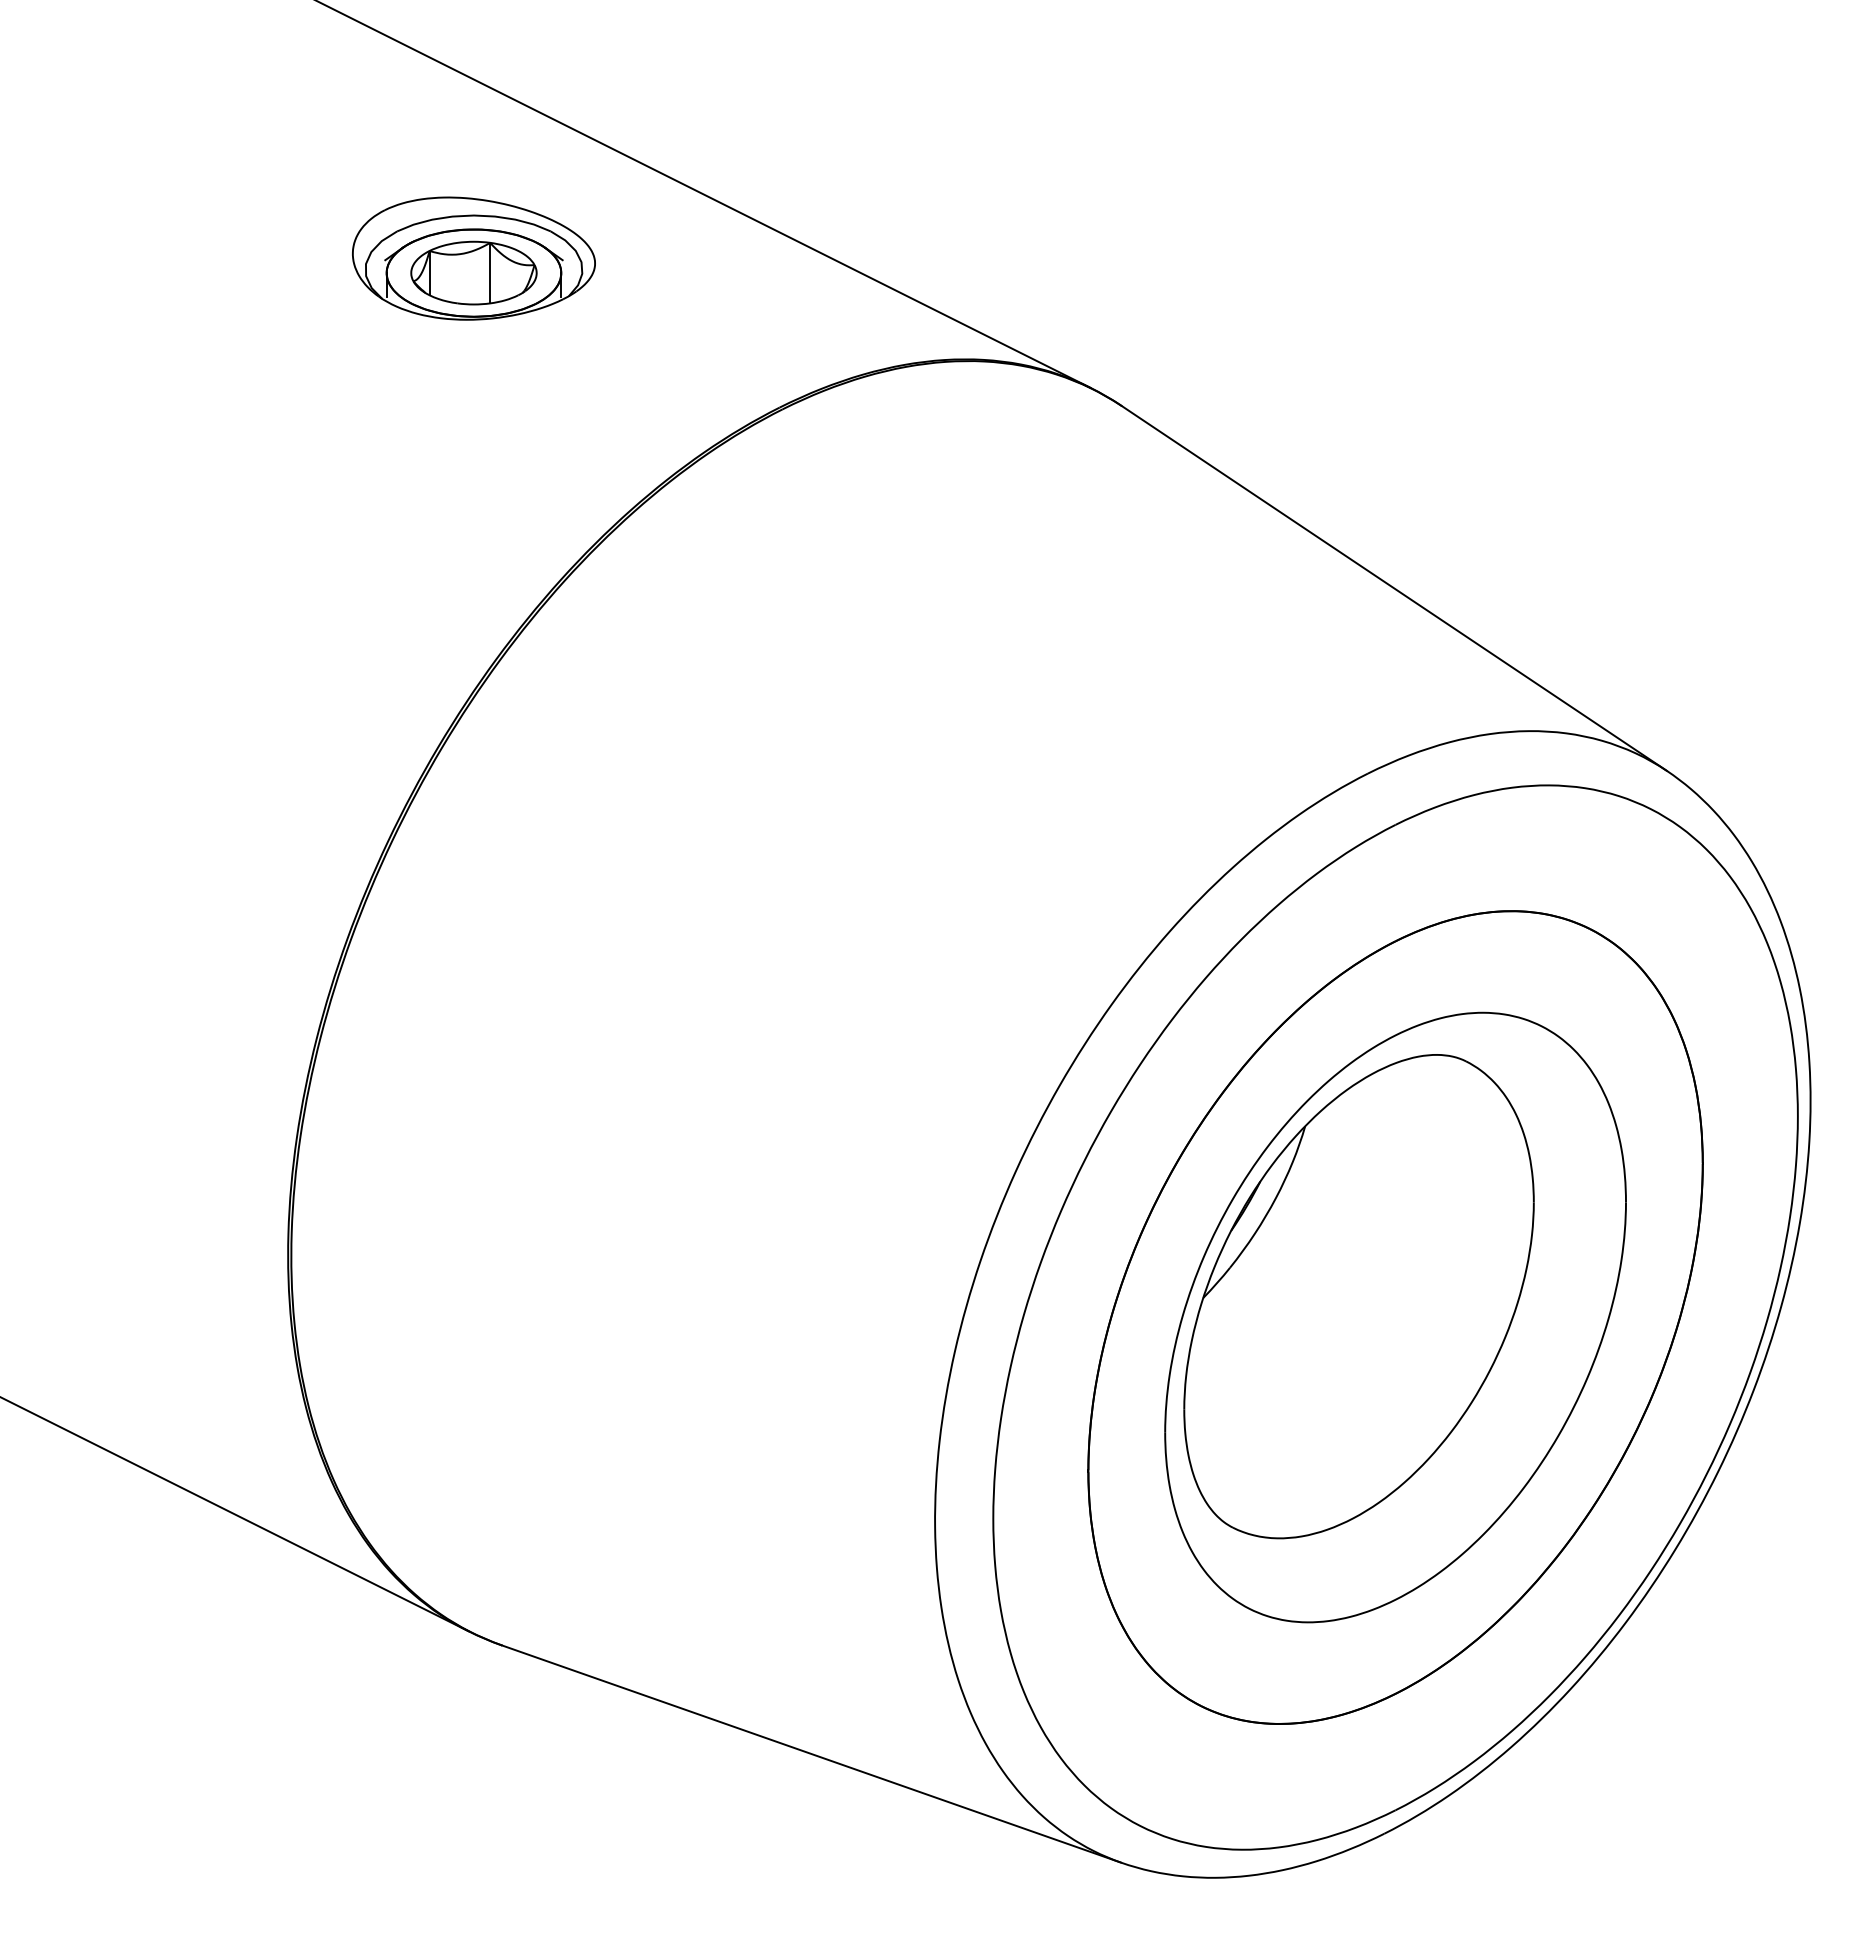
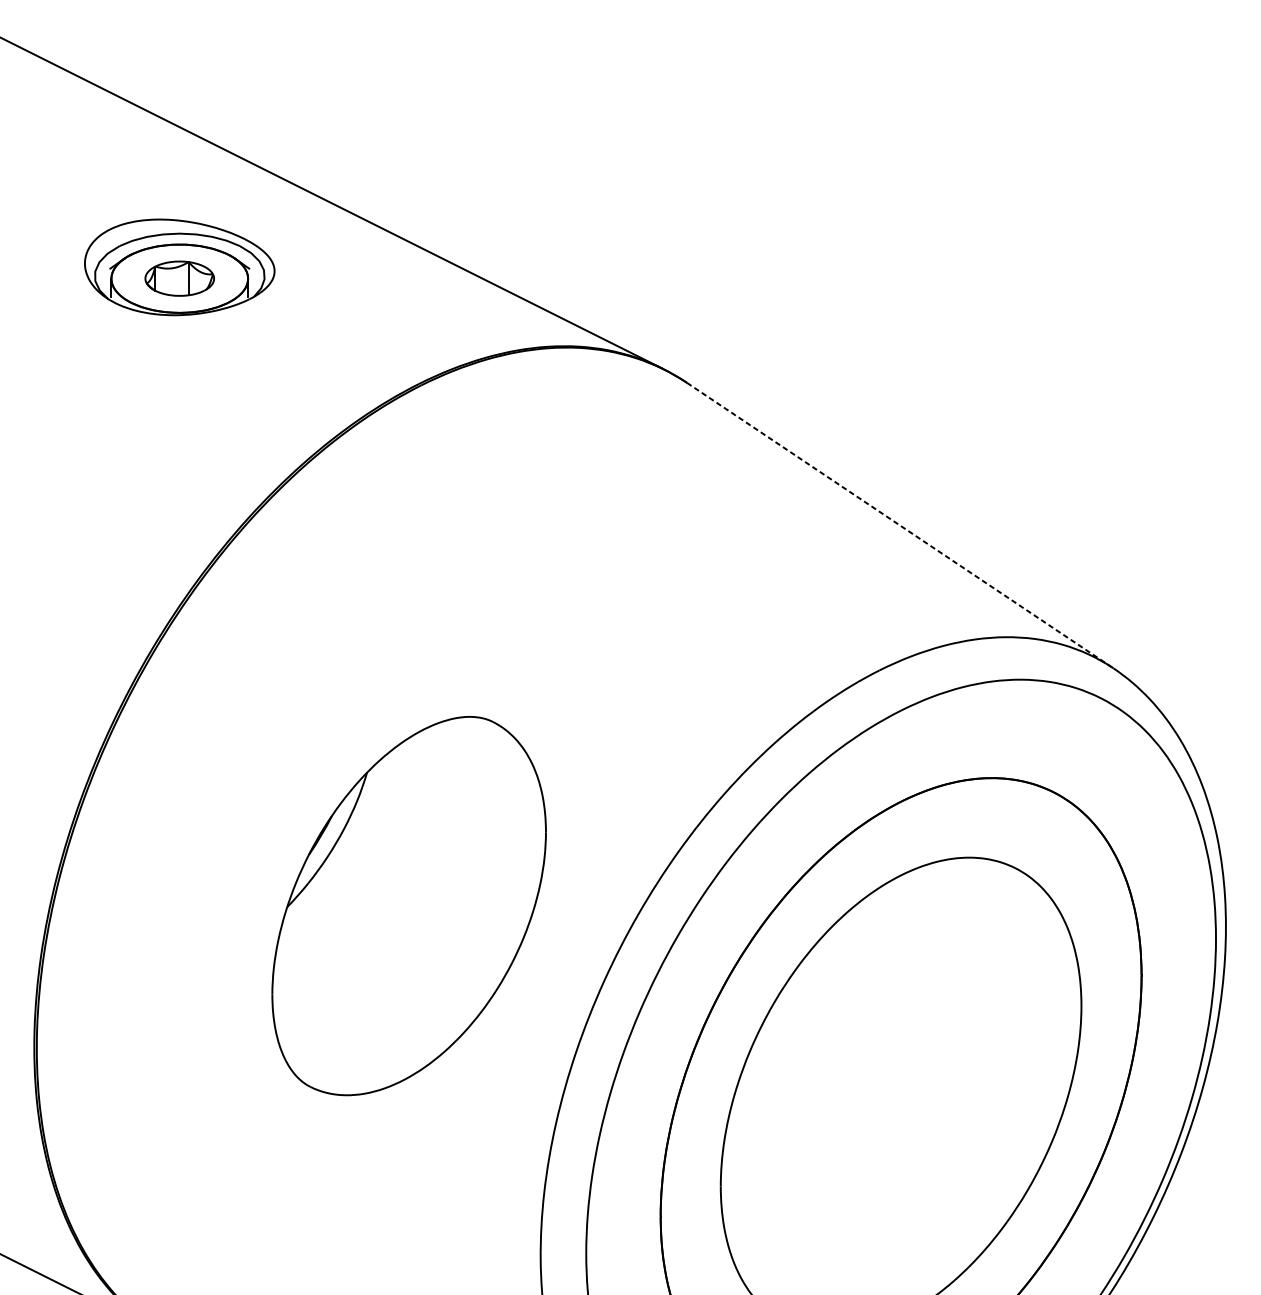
part: (473, 272) -> (179, 278), size x0.7
line: (1394, 588) -> (900, 525), solid -> dashed
part: (1358, 1296) -> (408, 905), moved

